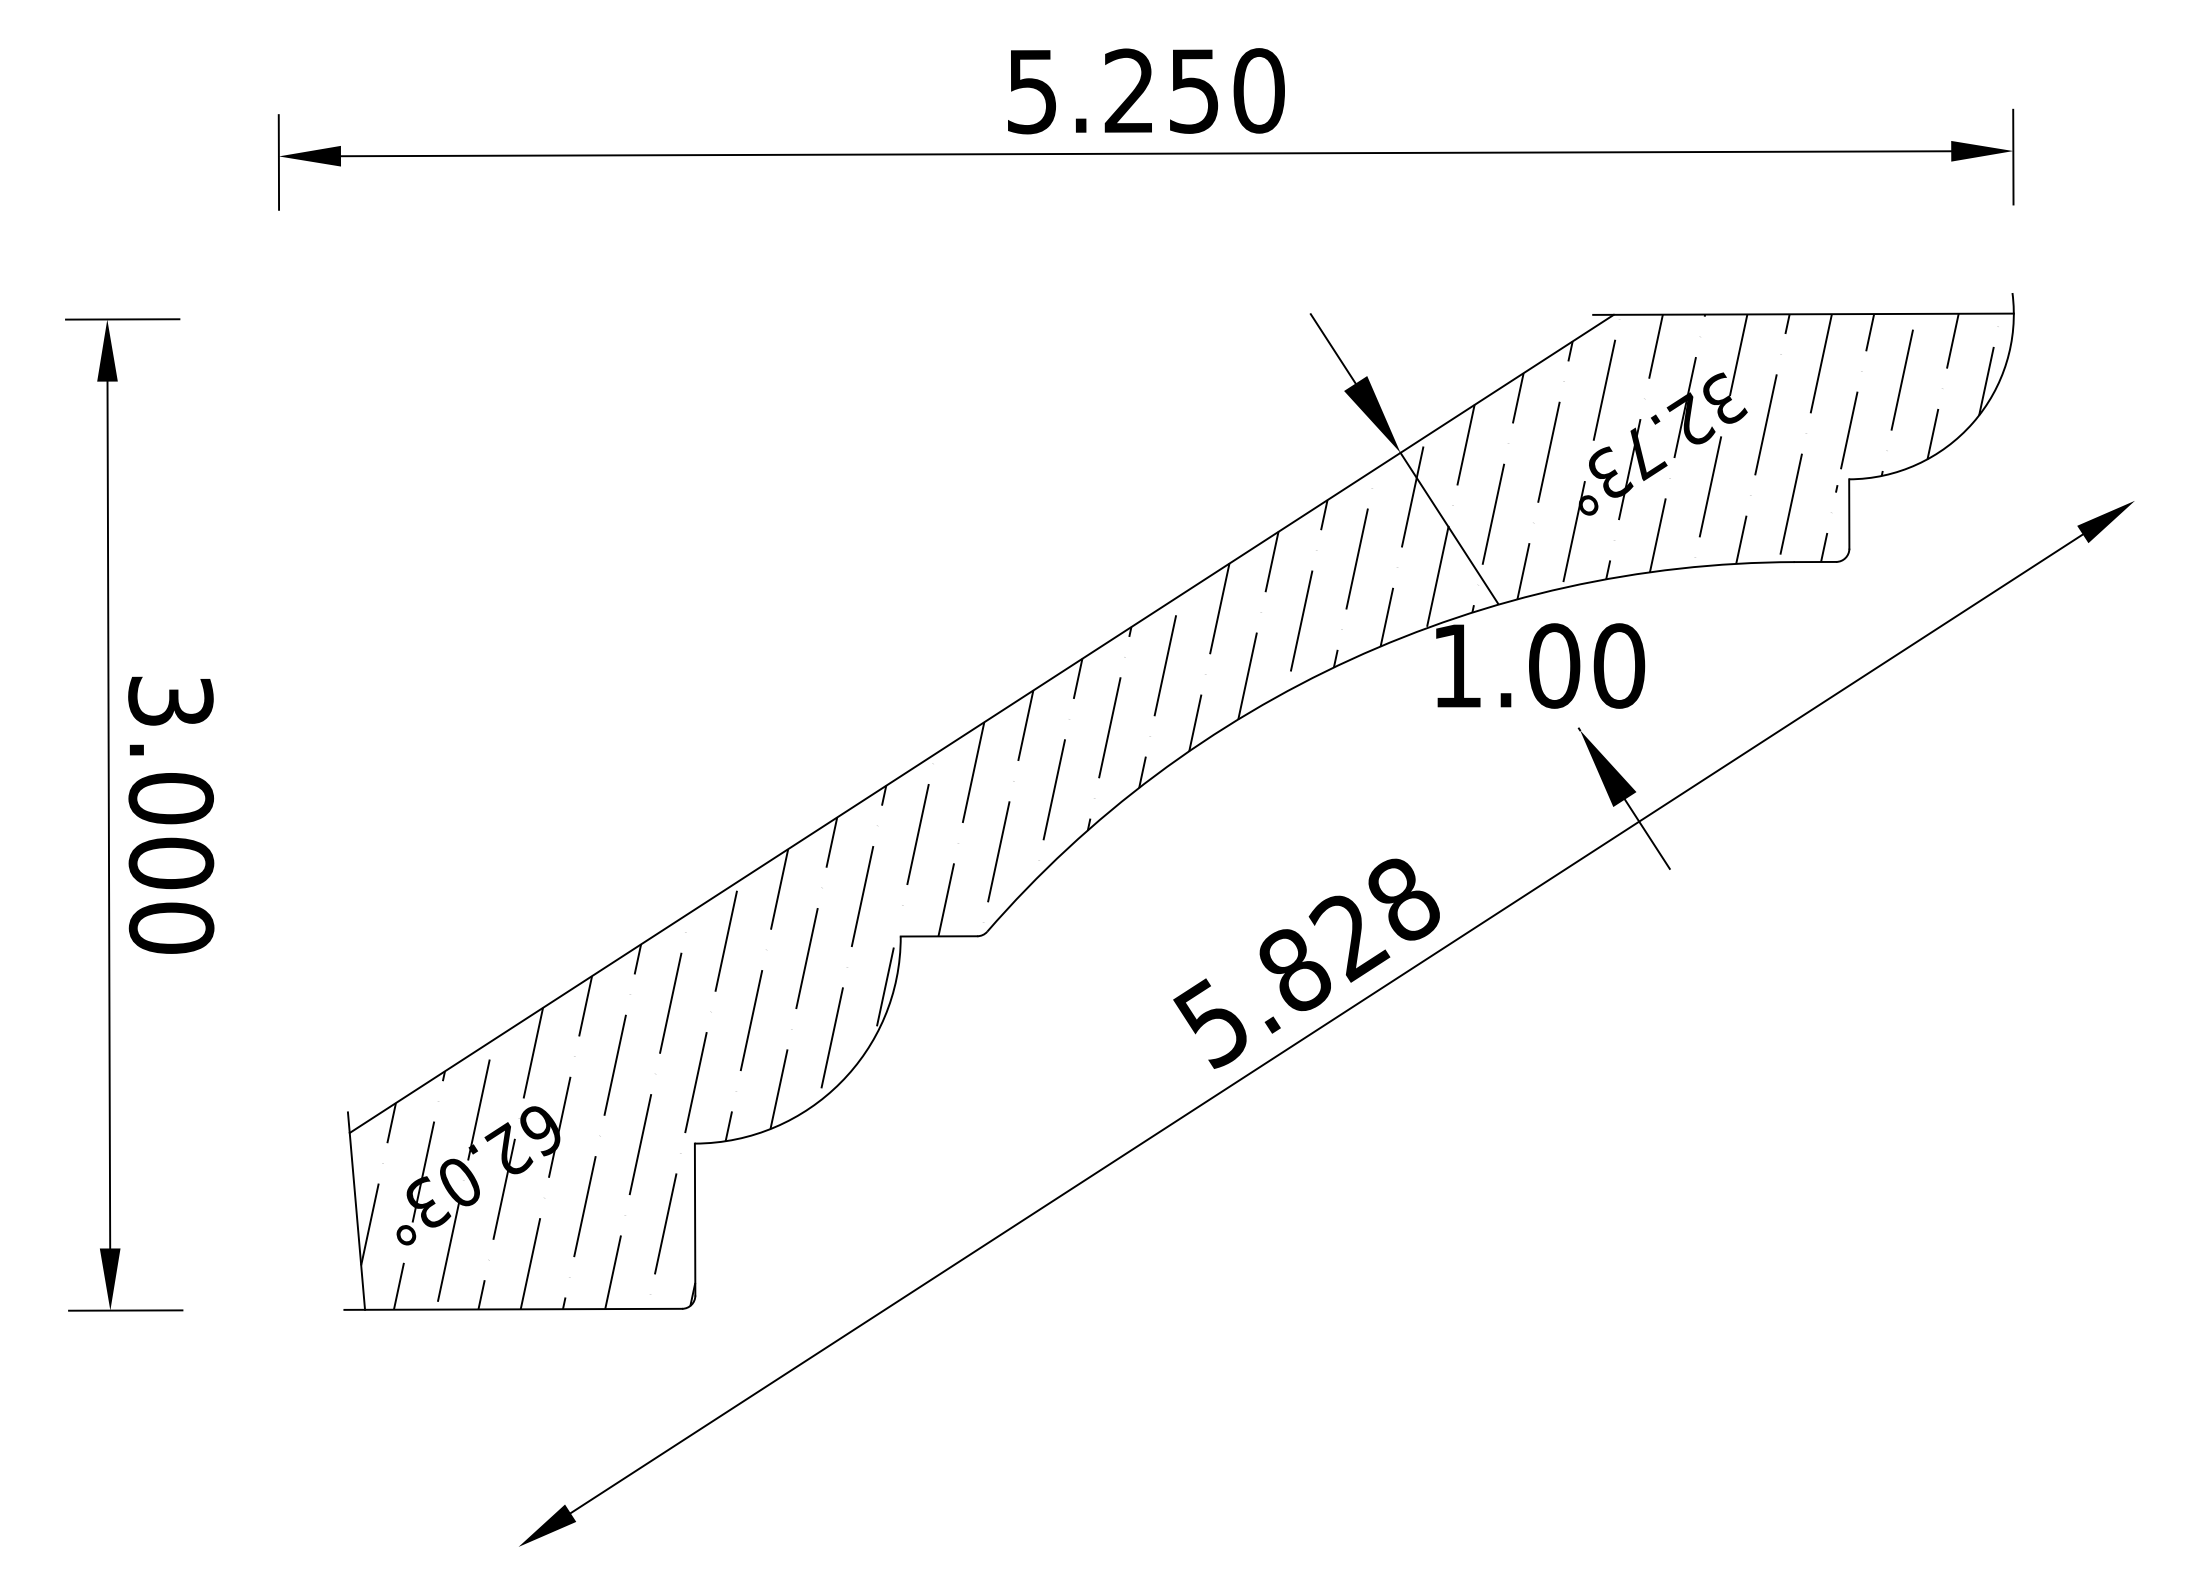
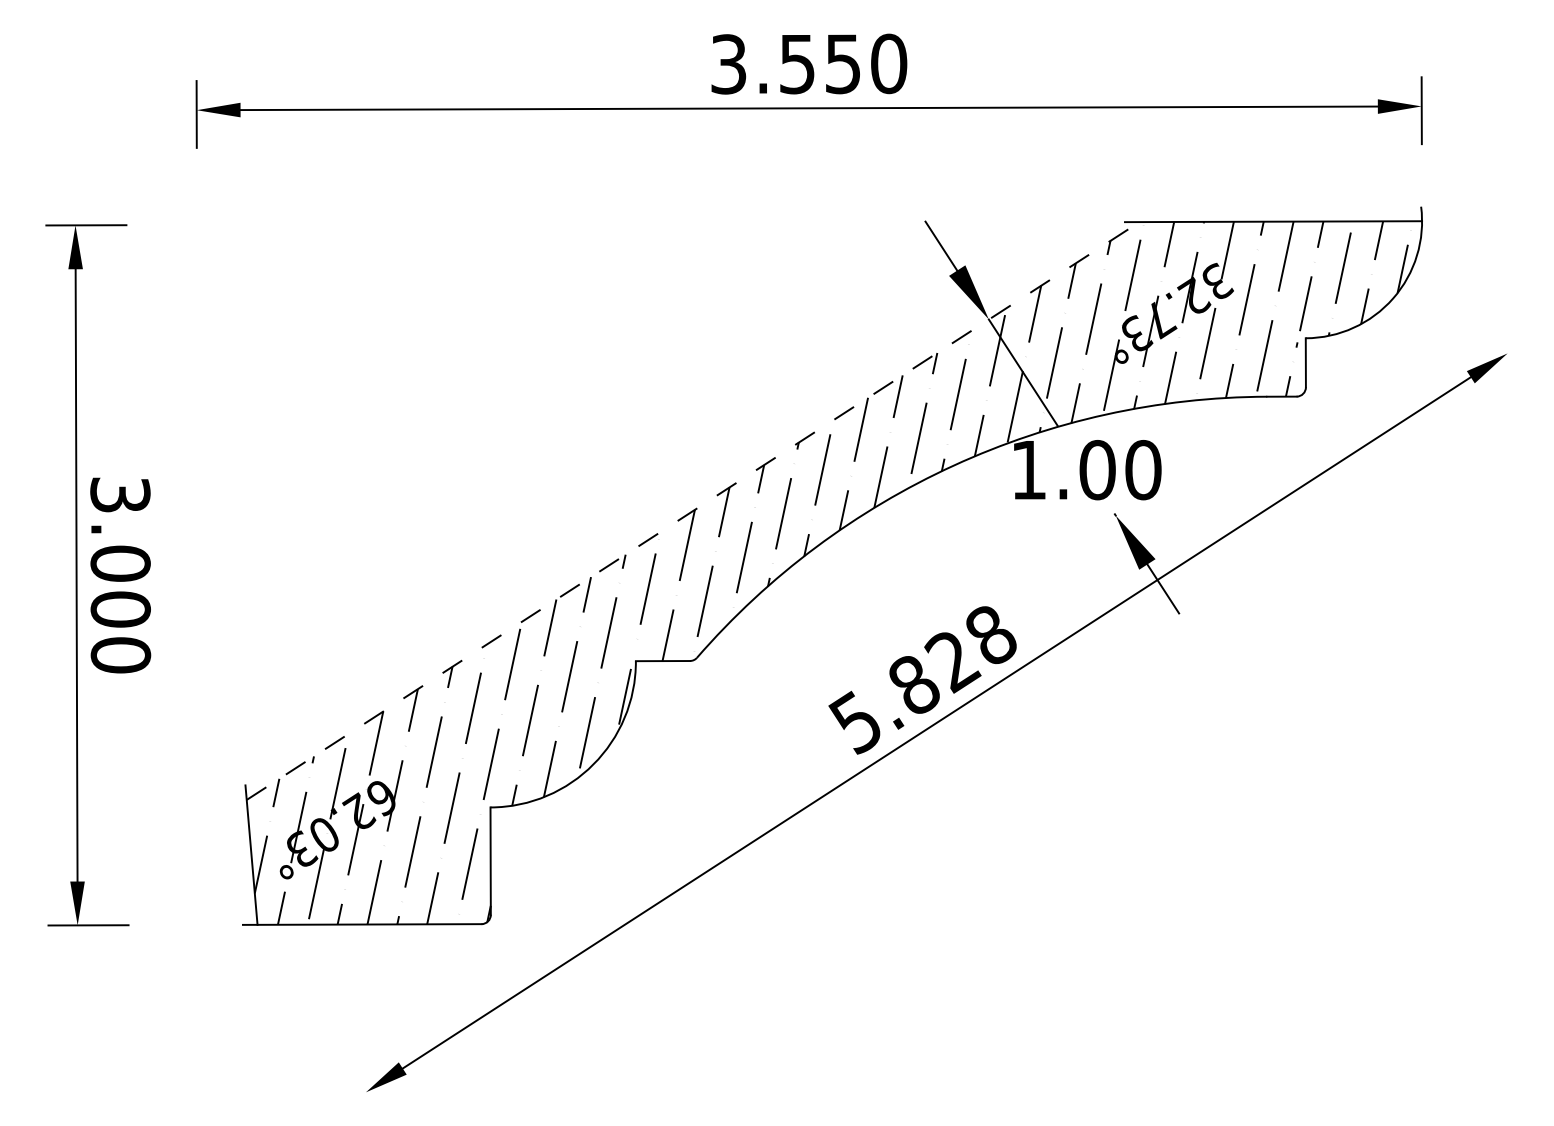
text: (1080, 91) -> (762, 64), 5.250 -> 3.550
line: (981, 723) -> (692, 510), solid -> dashed

